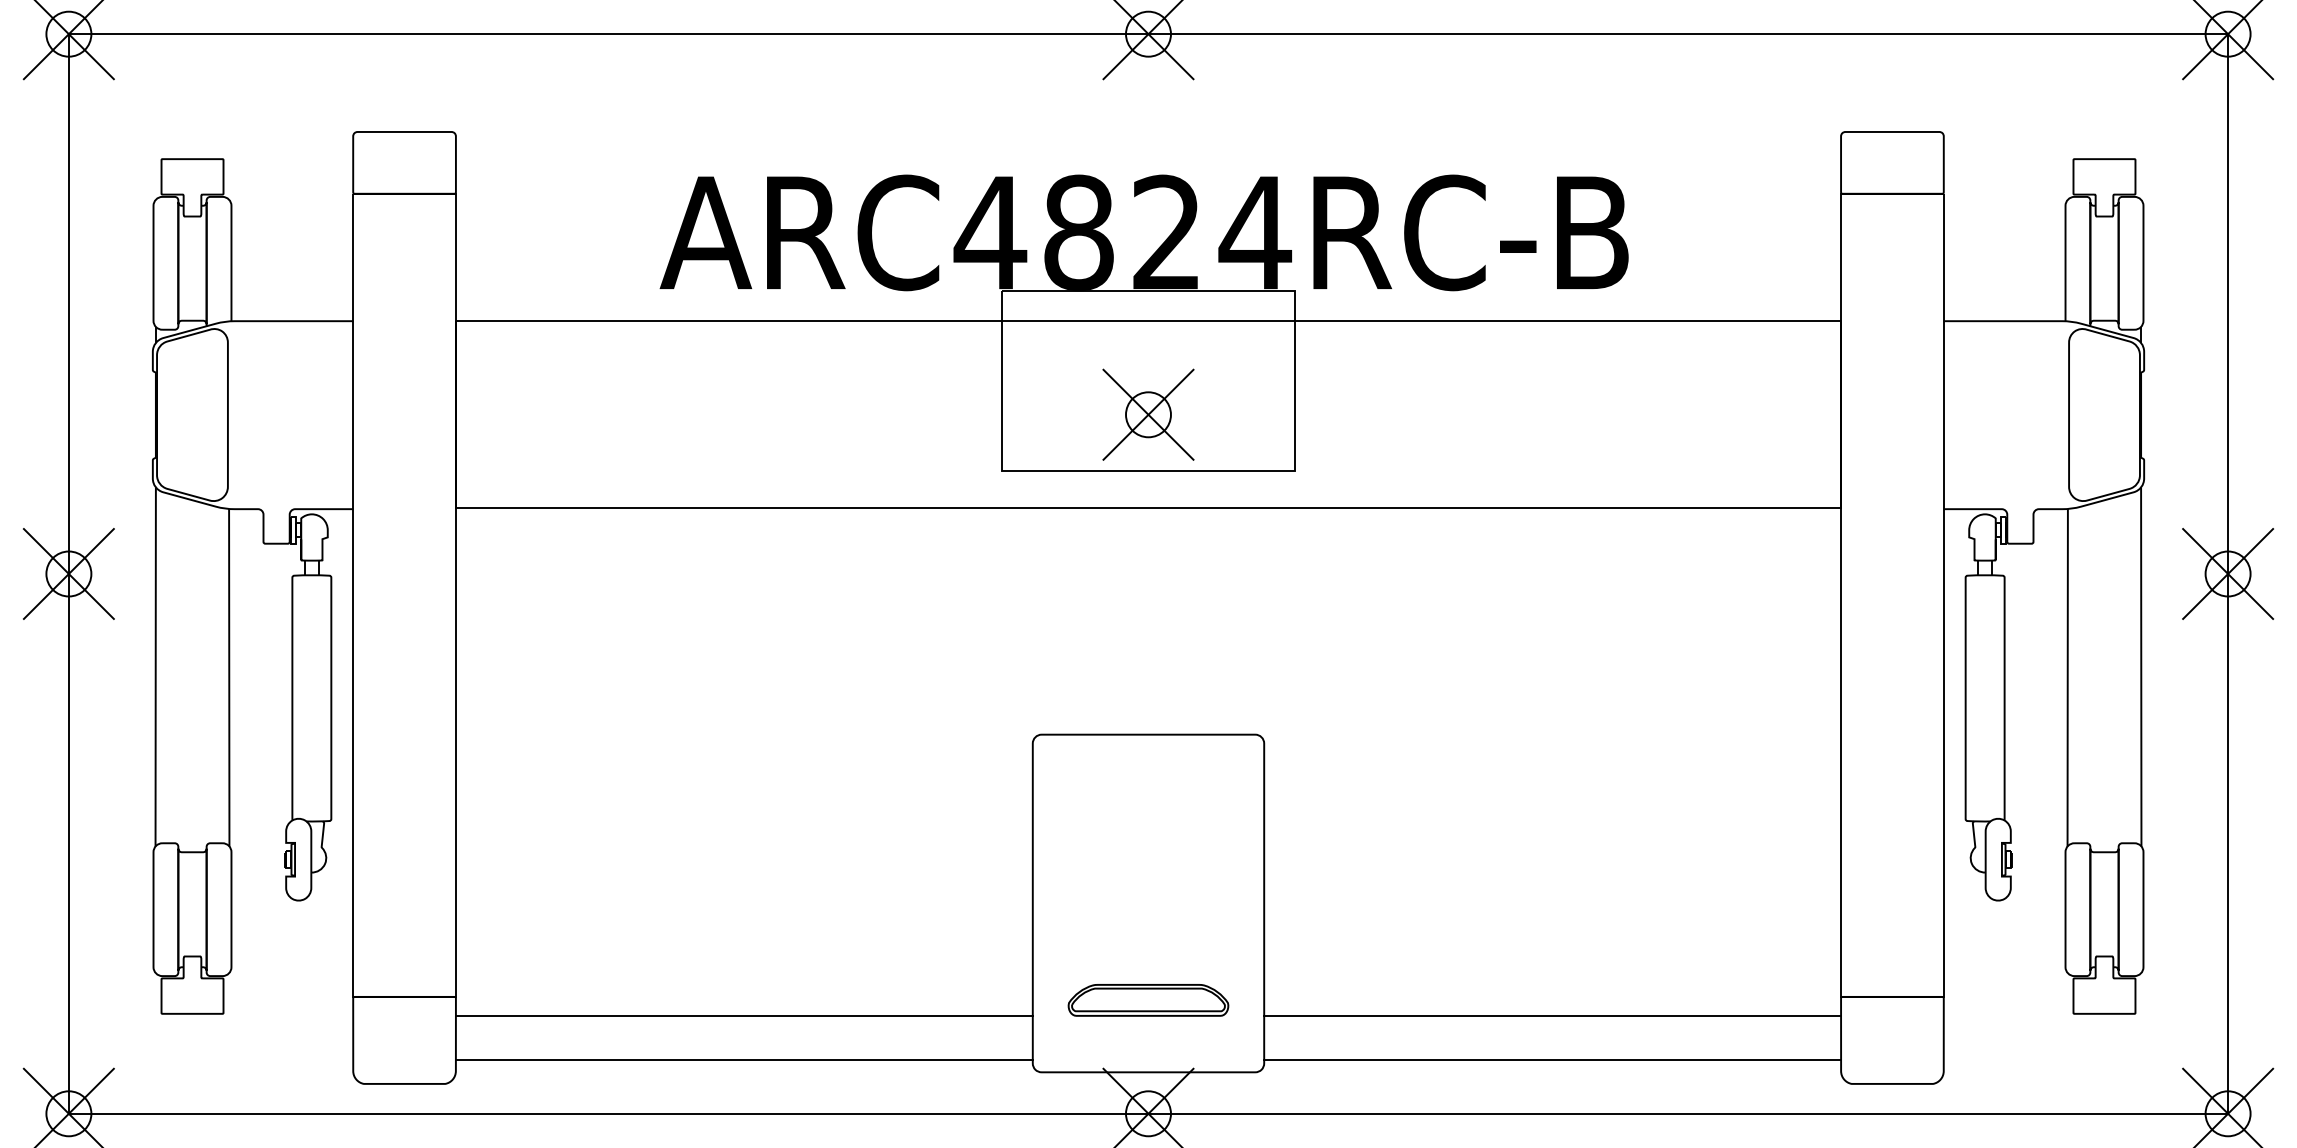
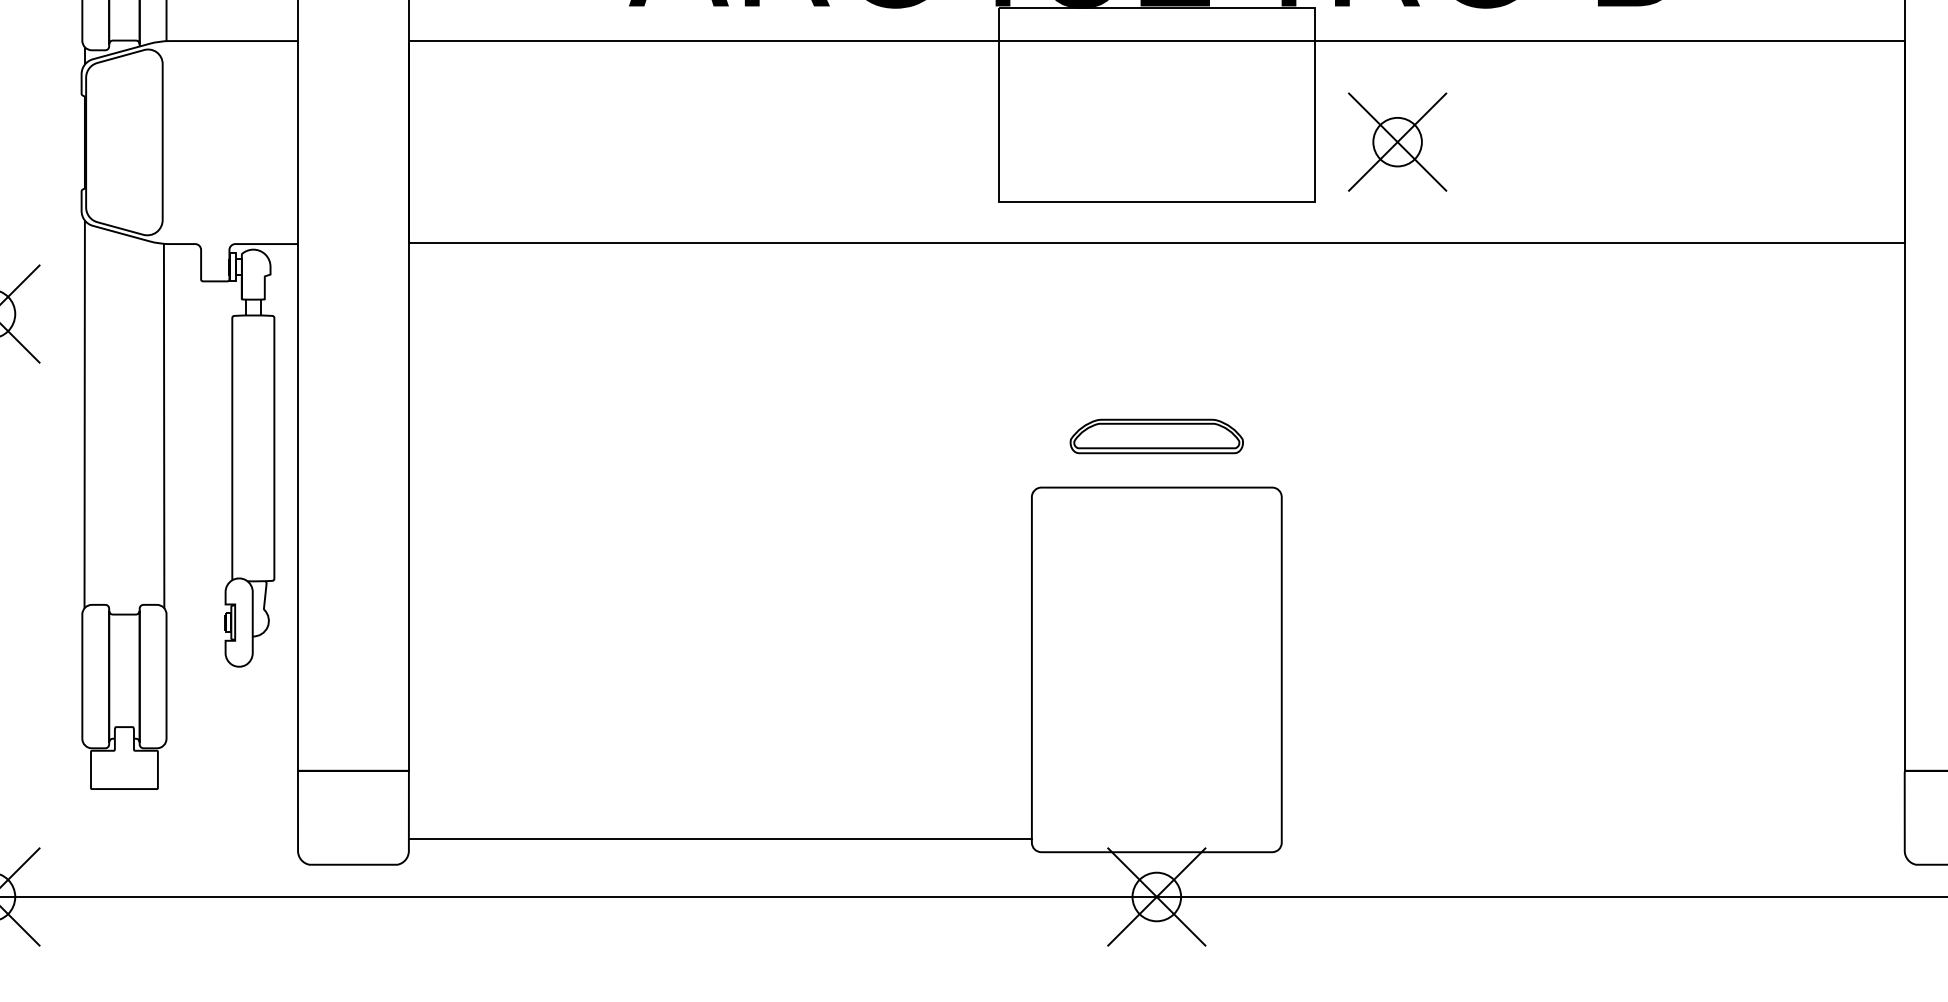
part: (1148, 414) -> (1397, 141), moved
part: (1148, 1000) -> (1156, 436), moved
line: (743, 1015) -> (719, 790), removed
line: (1552, 1015) -> (1593, 790), removed
line: (1552, 1060) -> (1593, 839), removed

